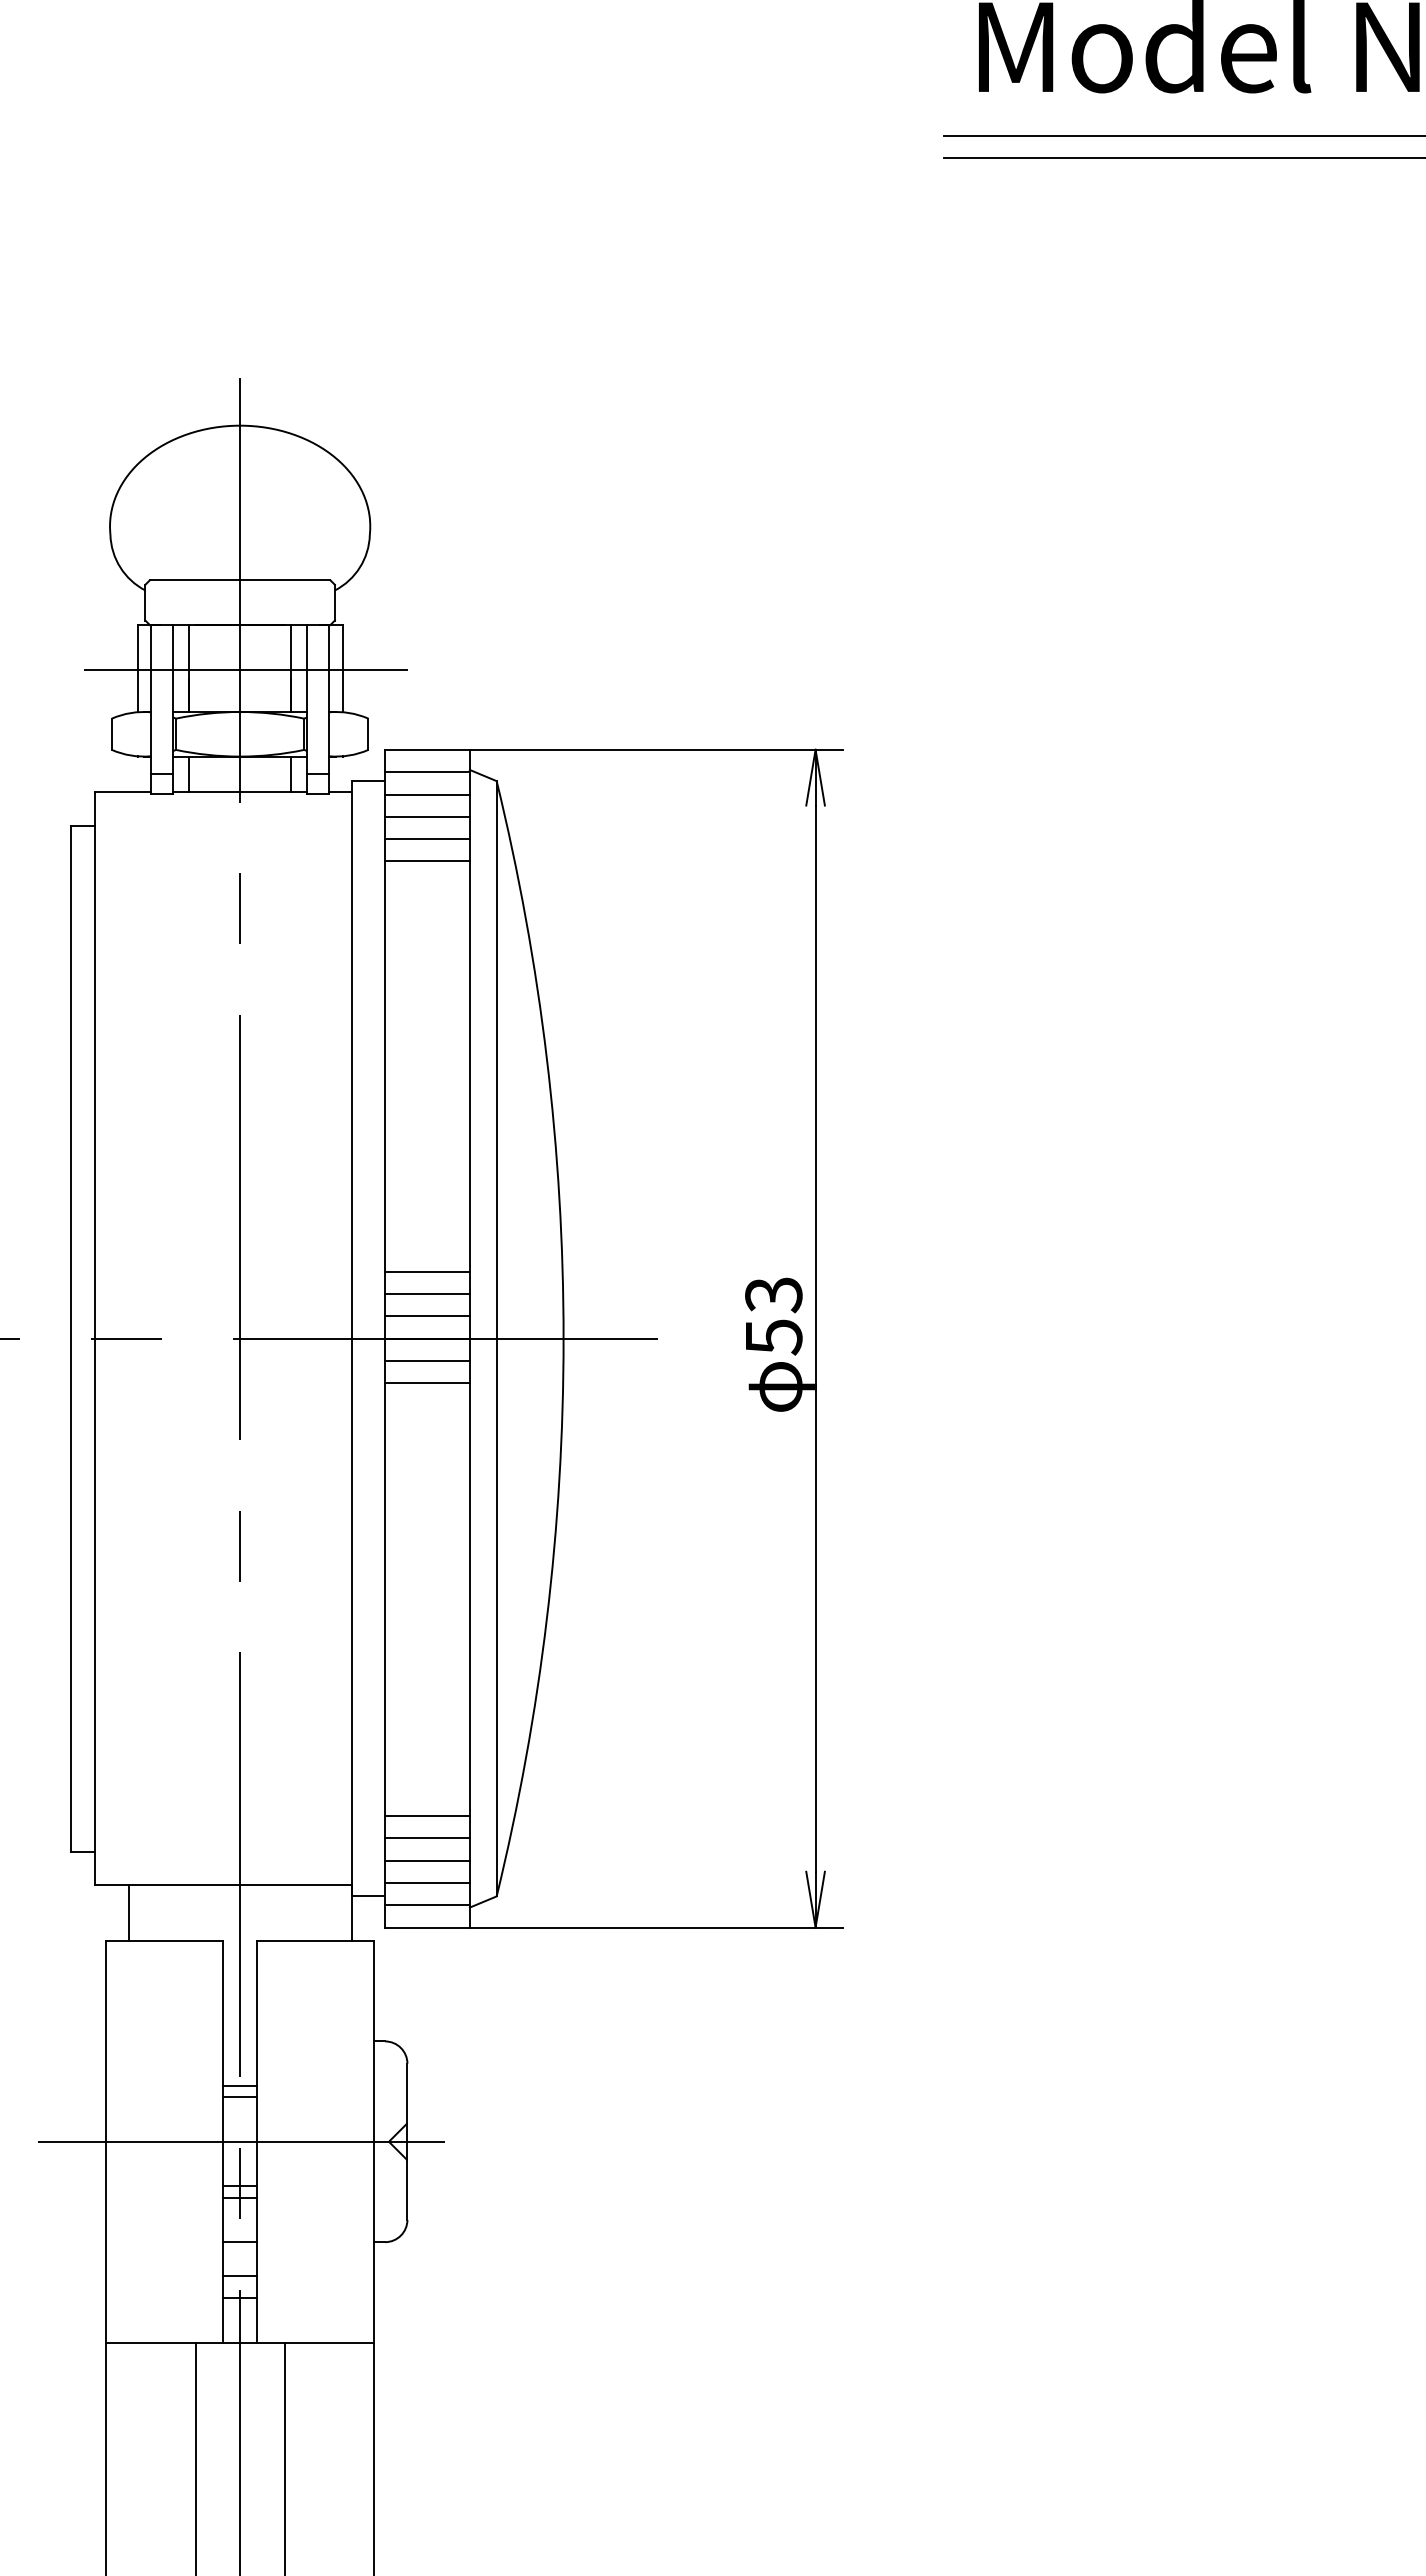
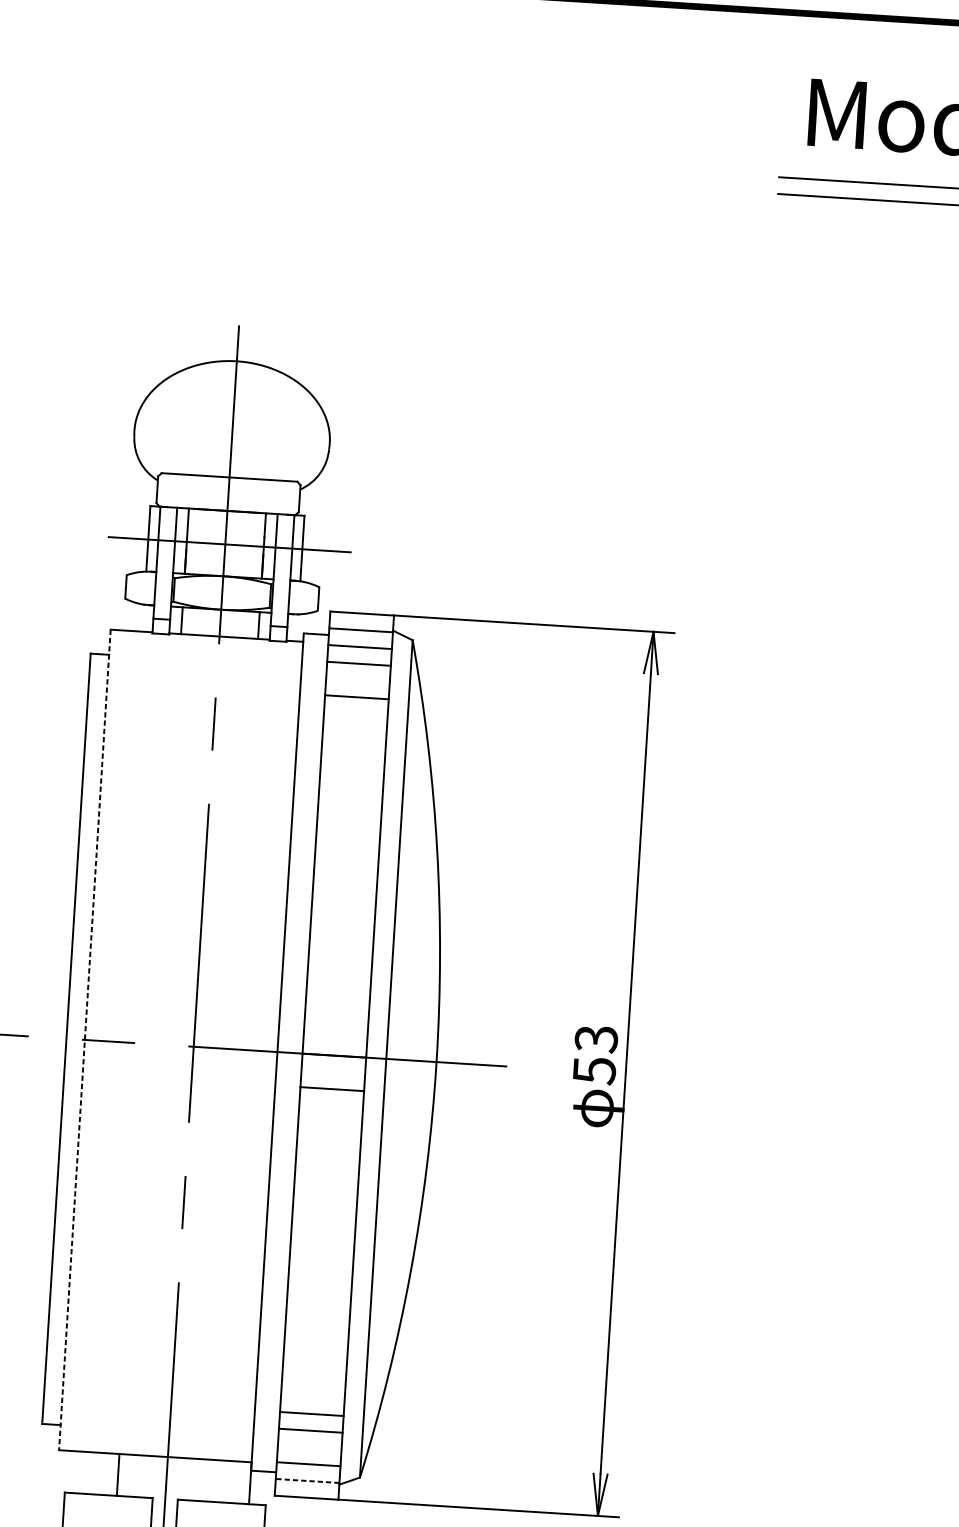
line: (427, 839) -> (357, 680), removed
line: (427, 1271) -> (337, 1005), removed
line: (427, 1294) -> (336, 1022), removed
line: (427, 1316) -> (335, 1038), removed
line: (95, 1339) -> (85, 1040), solid -> dashed
line: (427, 1361) -> (333, 1072), removed
line: (427, 1860) -> (309, 1447), removed
line: (427, 1905) -> (307, 1481), solid -> dashed
line: (128, 1913) -> (118, 1475), moved

